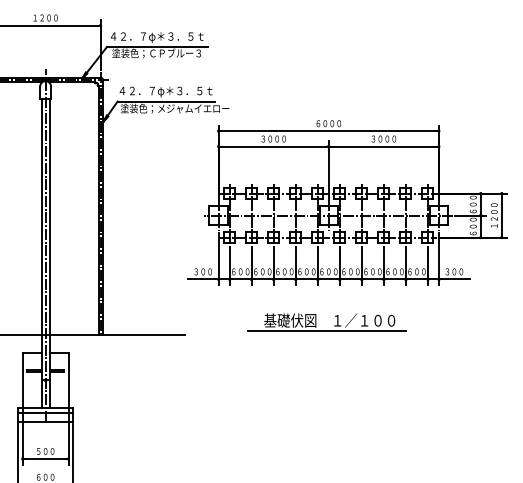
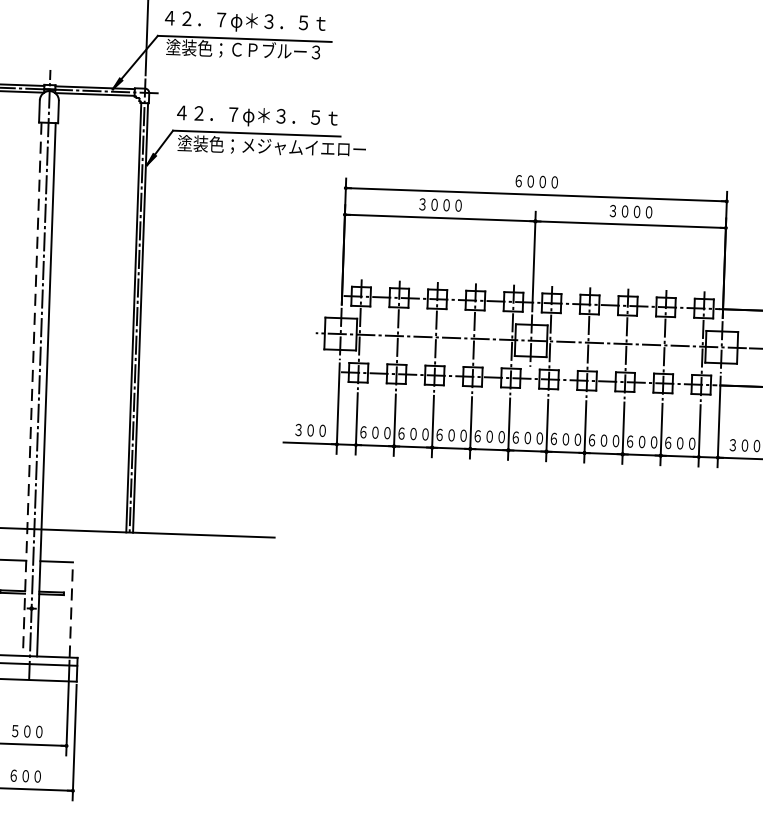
line: (41, 254) -> (32, 390), solid -> dashed
part: (326, 330) -> (520, 539), removed
line: (68, 380) -> (71, 610), solid -> dashed

